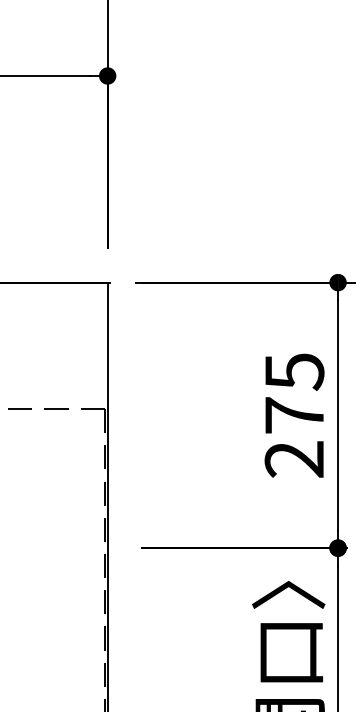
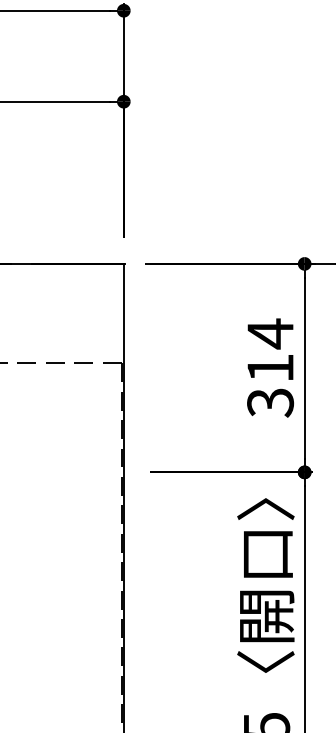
text: (294, 414) -> (270, 367), 275 -> 314

